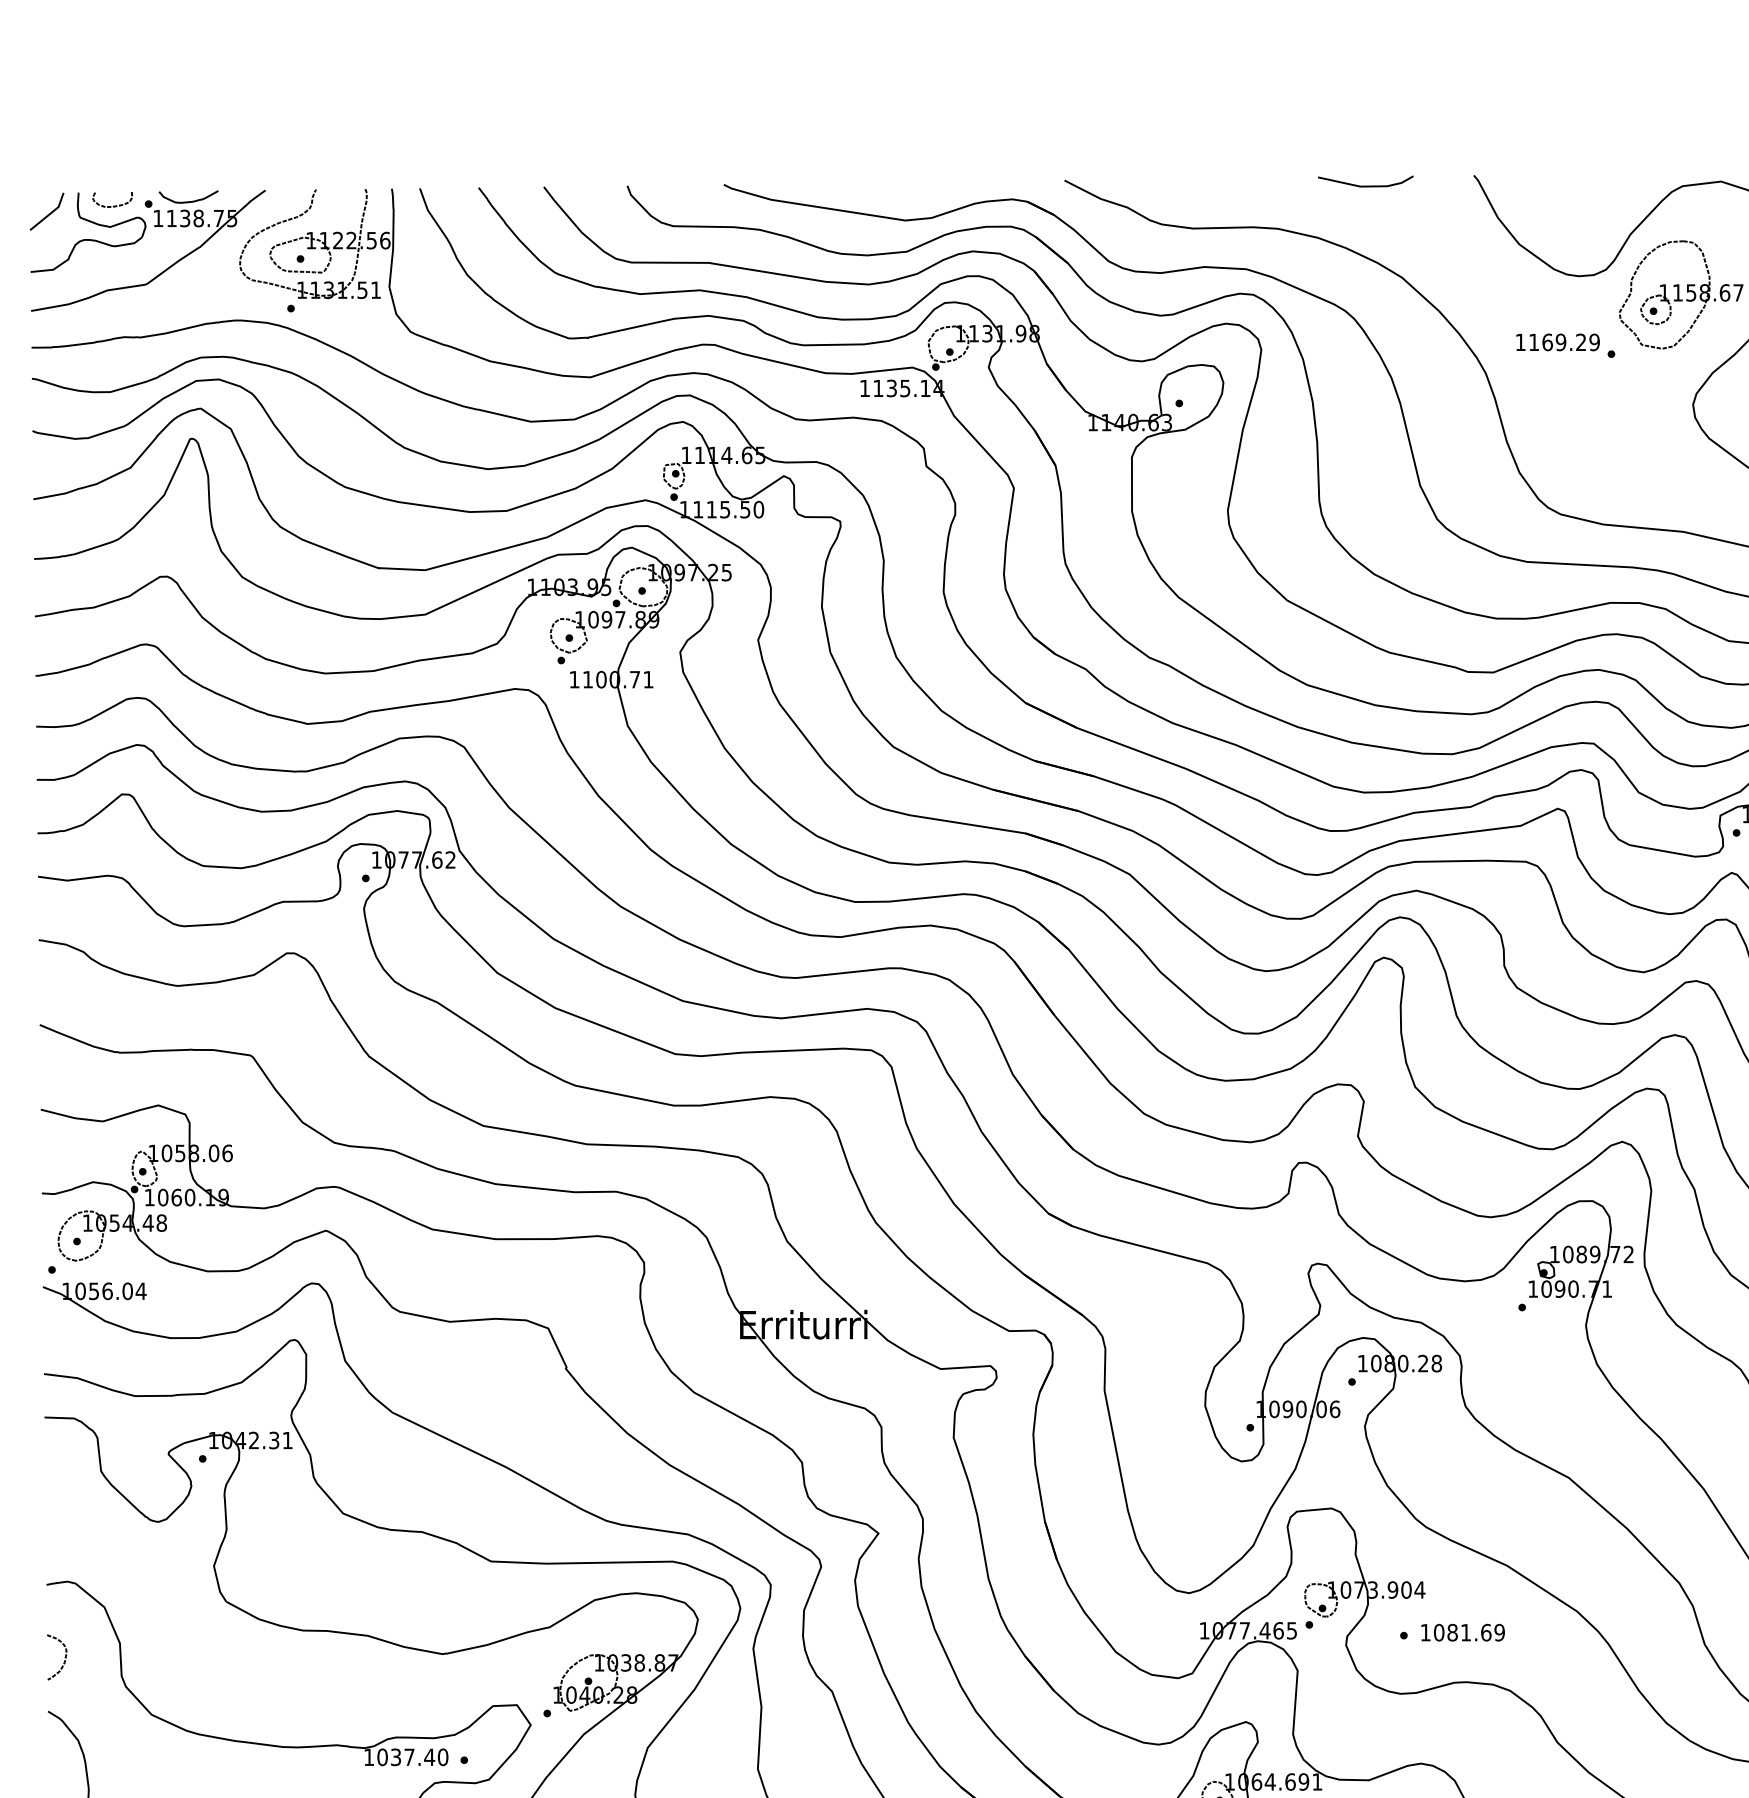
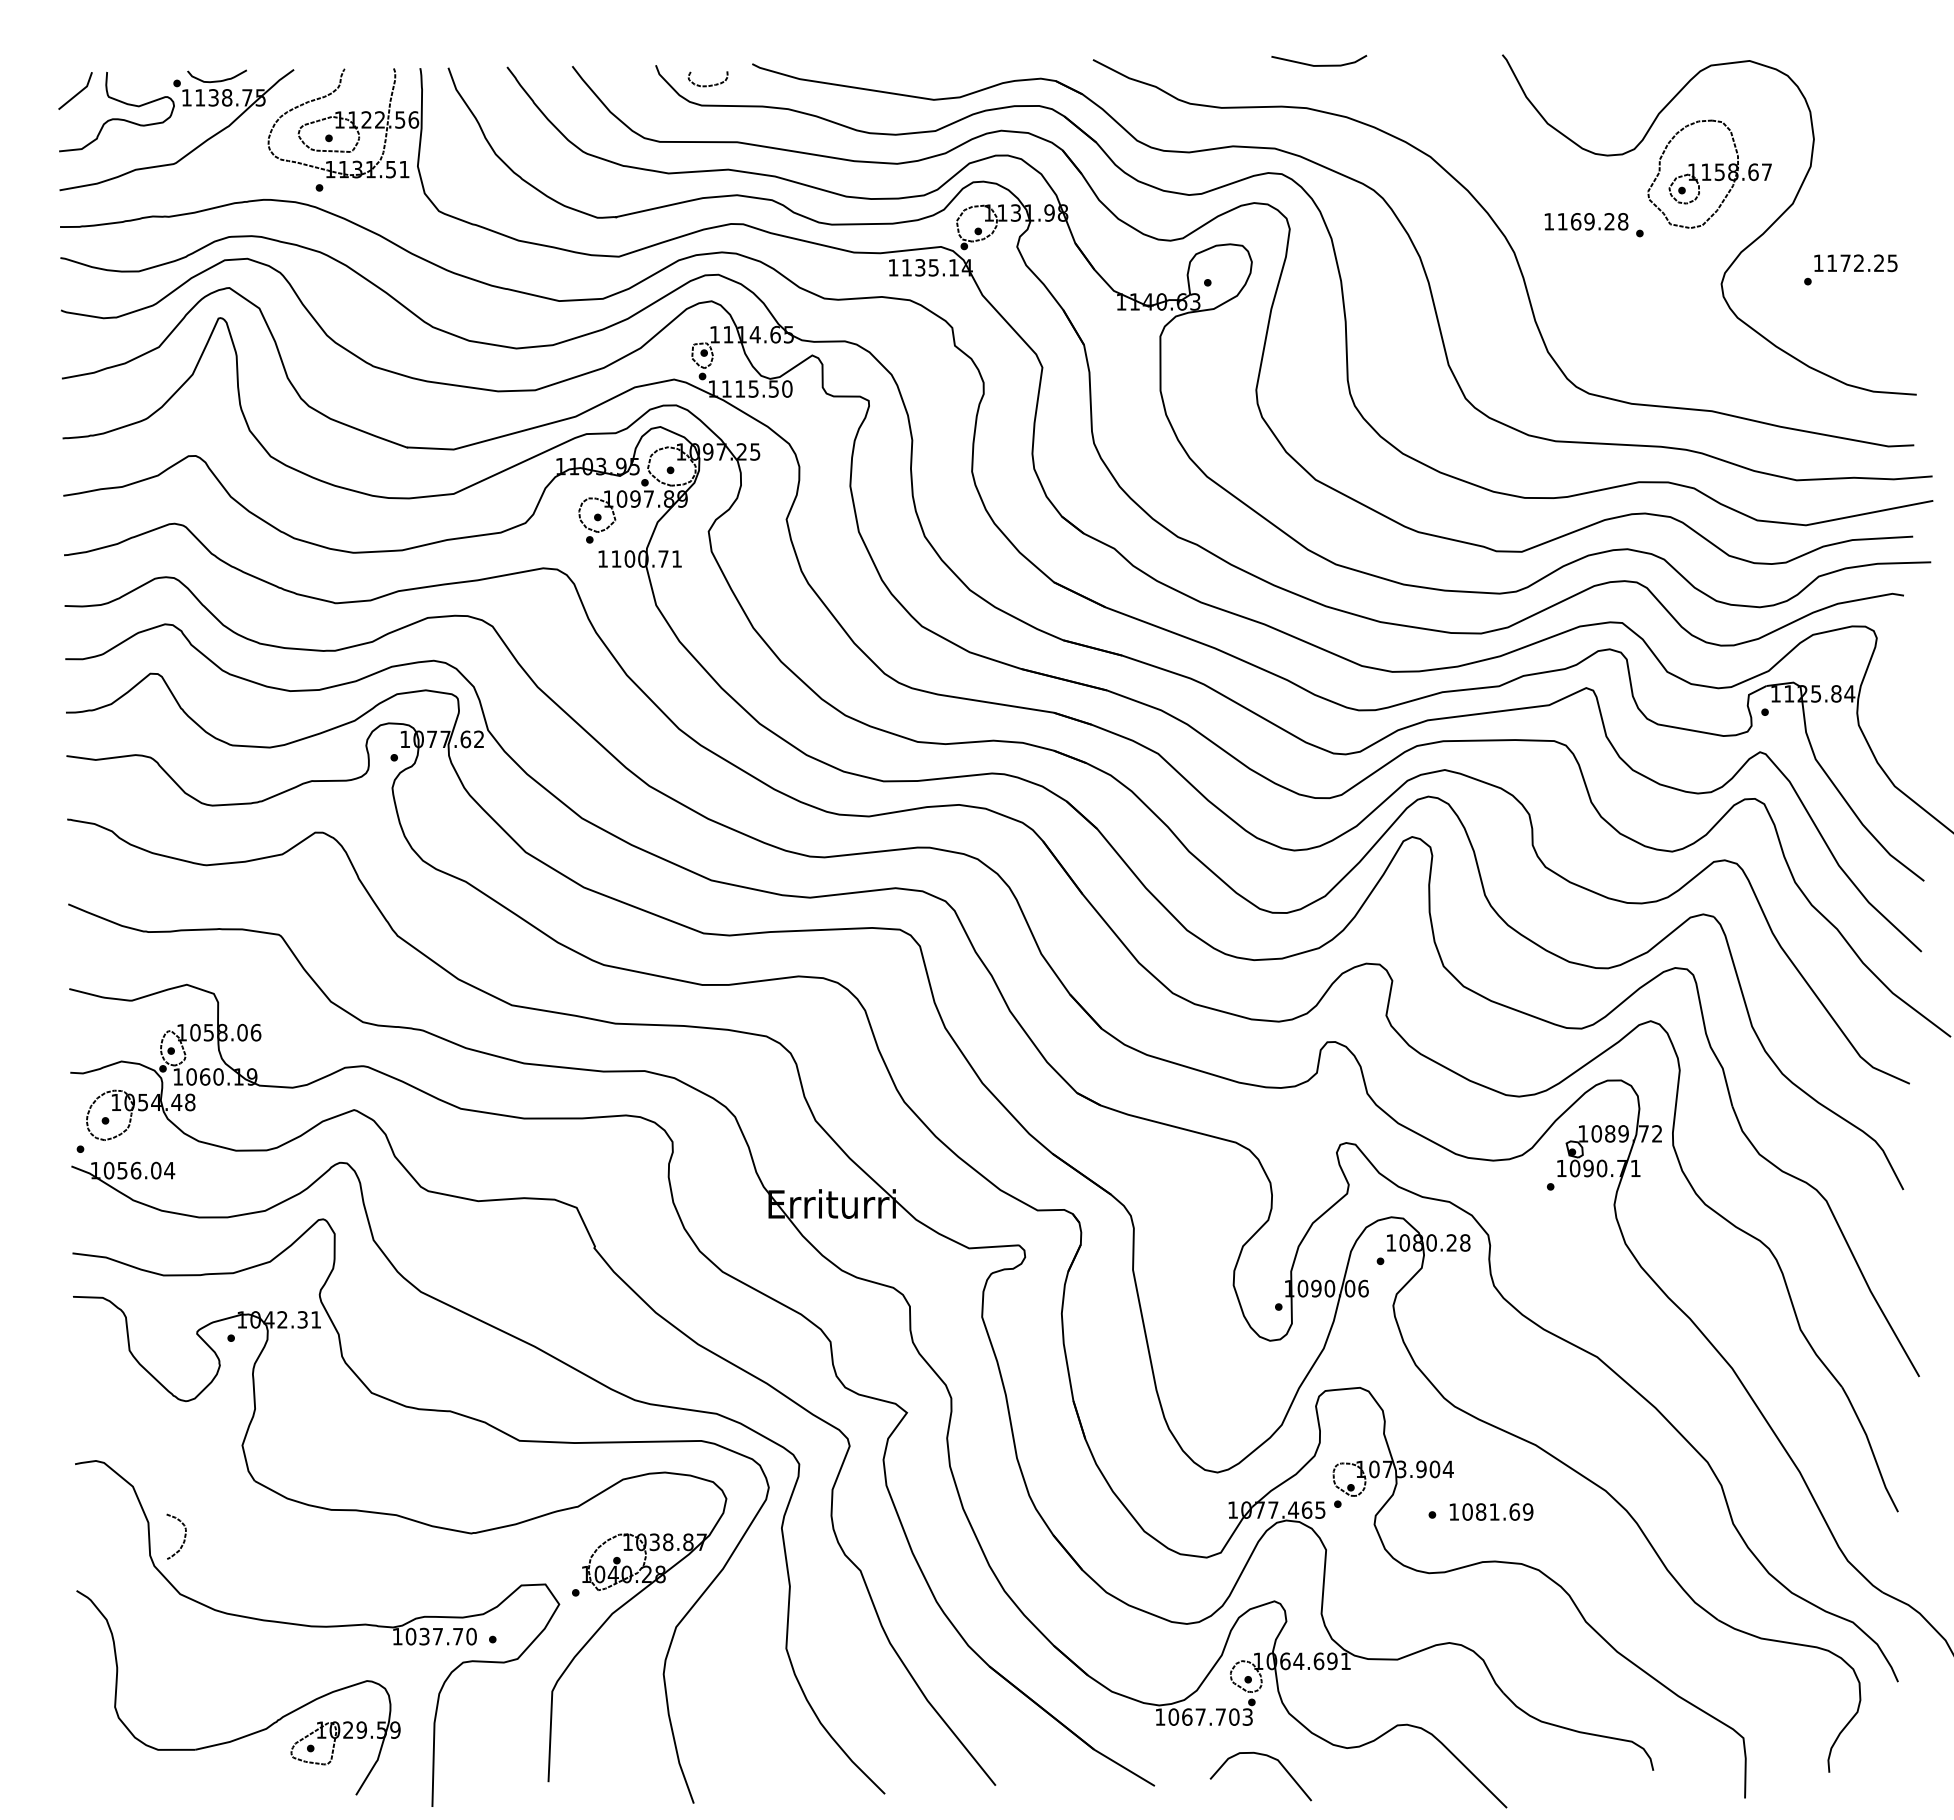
line: (1369, 185) -> (1322, 64), moved
curve: (115, 205) -> (710, 84), moved
text: (1594, 342) -> (1622, 221), 1169.29 -> 1169.28
curve: (64, 1660) -> (183, 1539), moved
text: (429, 1757) -> (457, 1636), 1037.40 -> 1037.70

